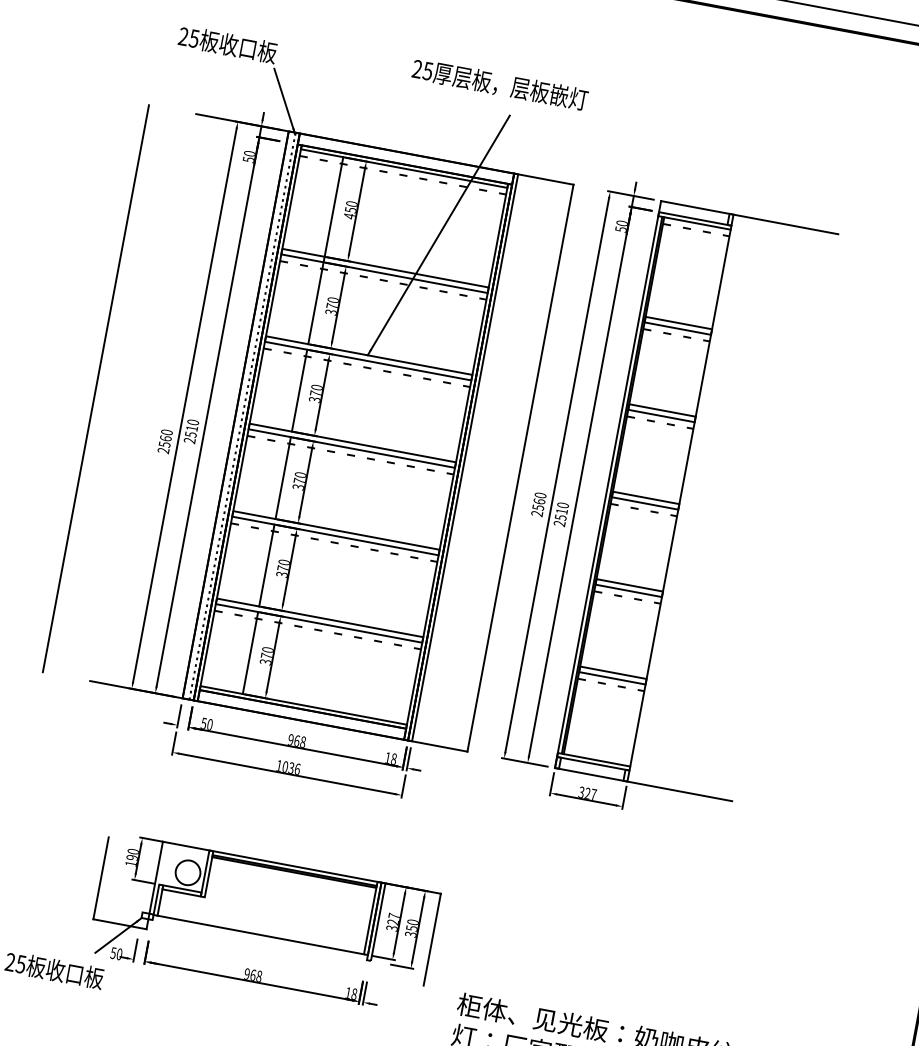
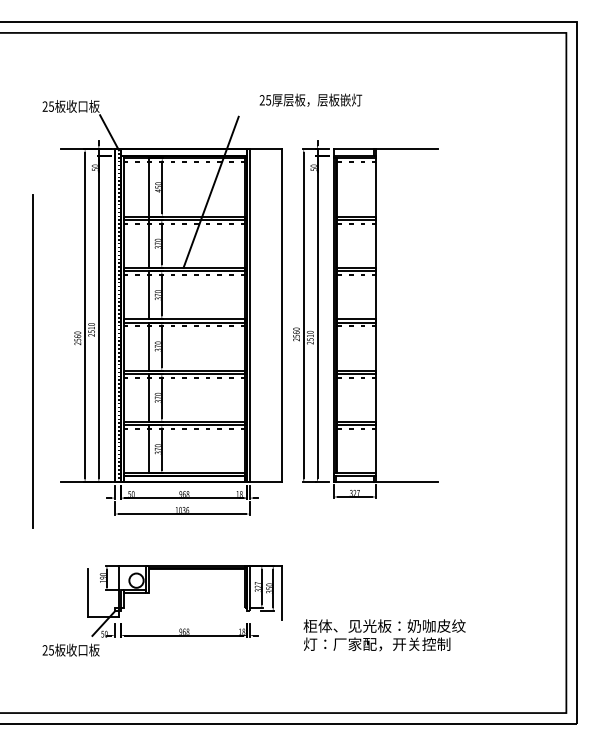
text: (499, 83) -> (310, 99), moved
line: (95, 388) -> (32, 361), moved
line: (260, 935) -> (184, 608), removed

